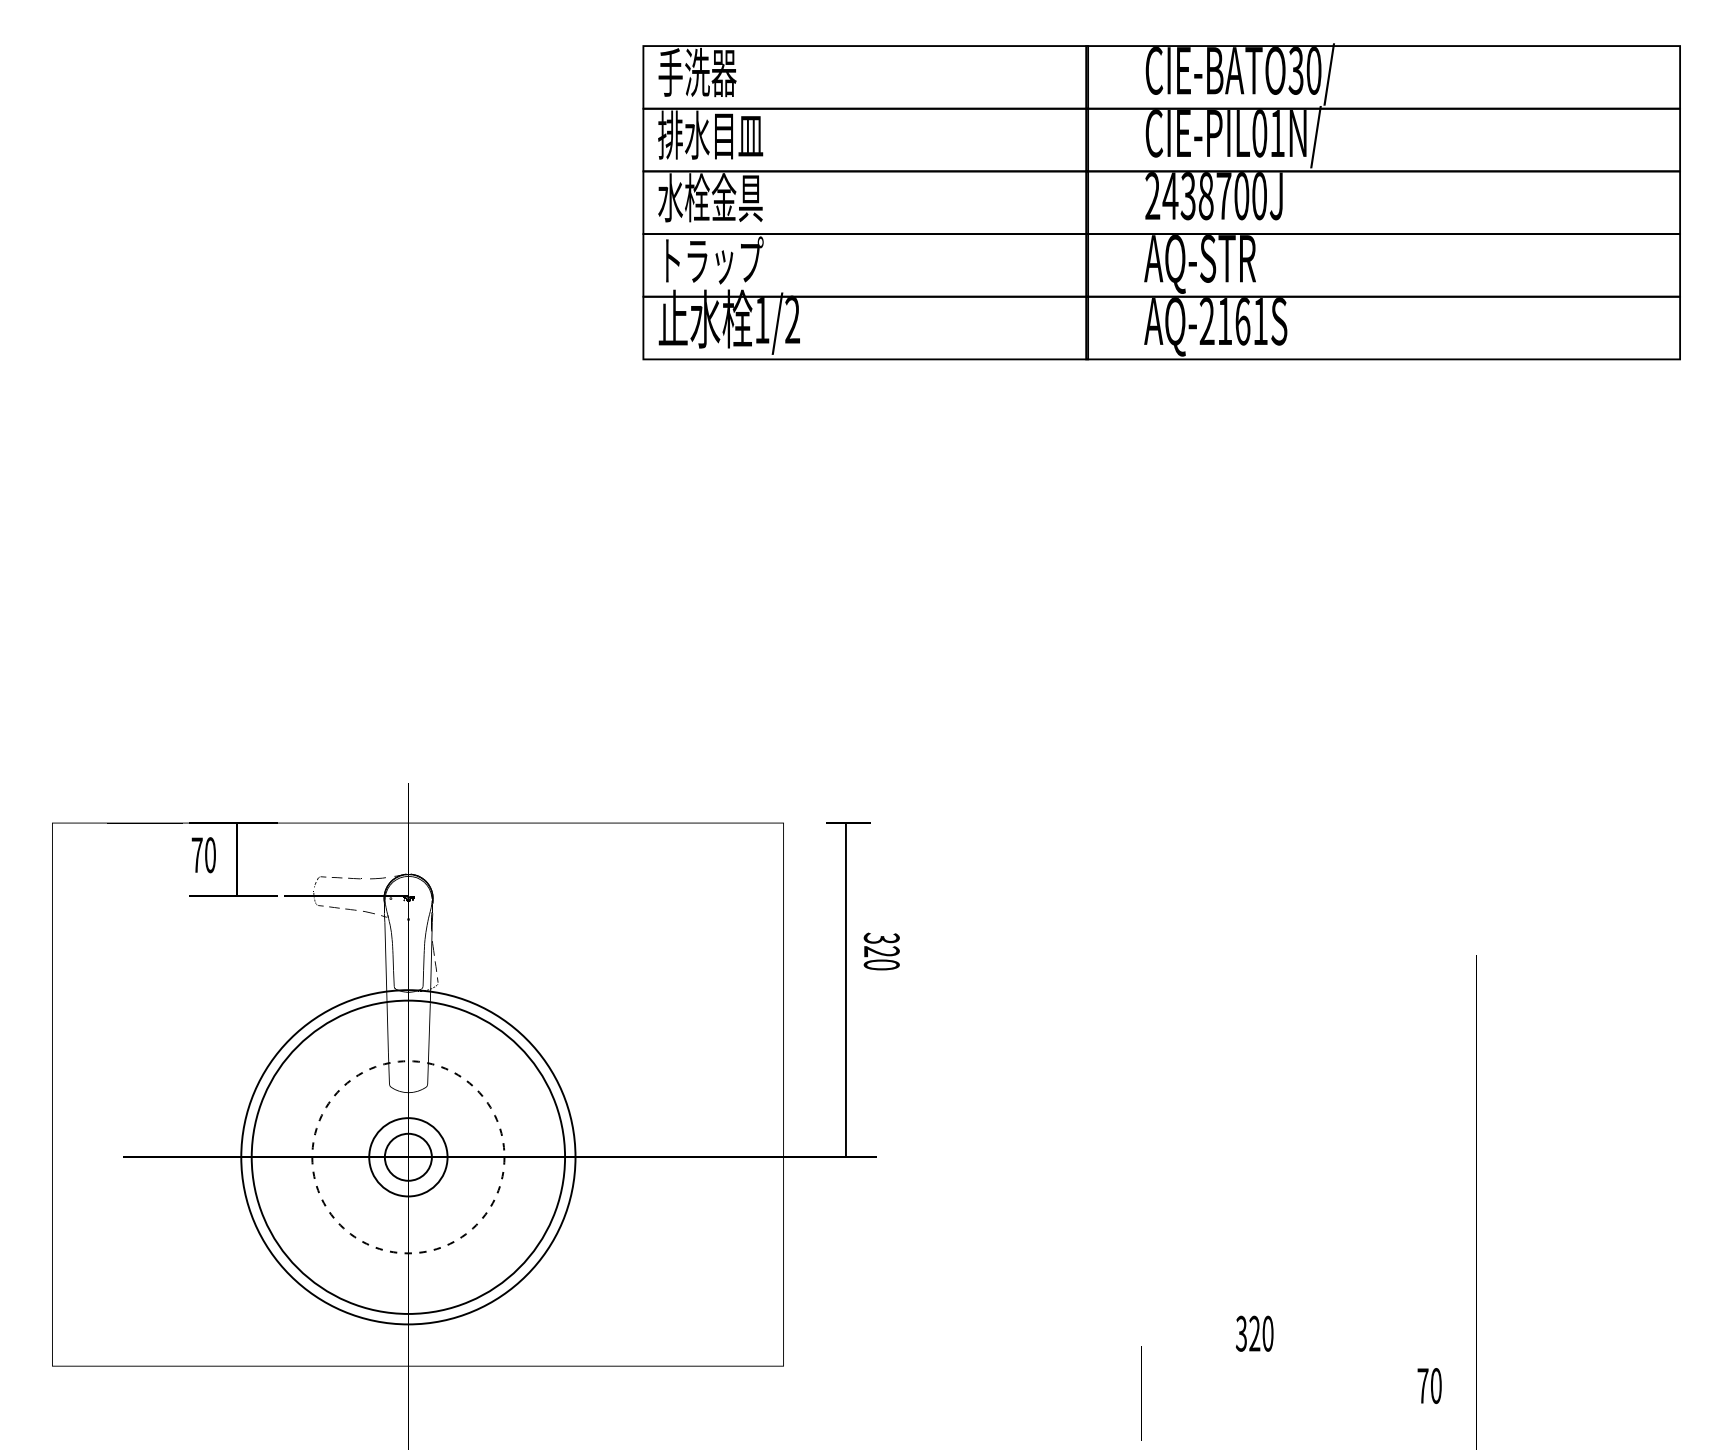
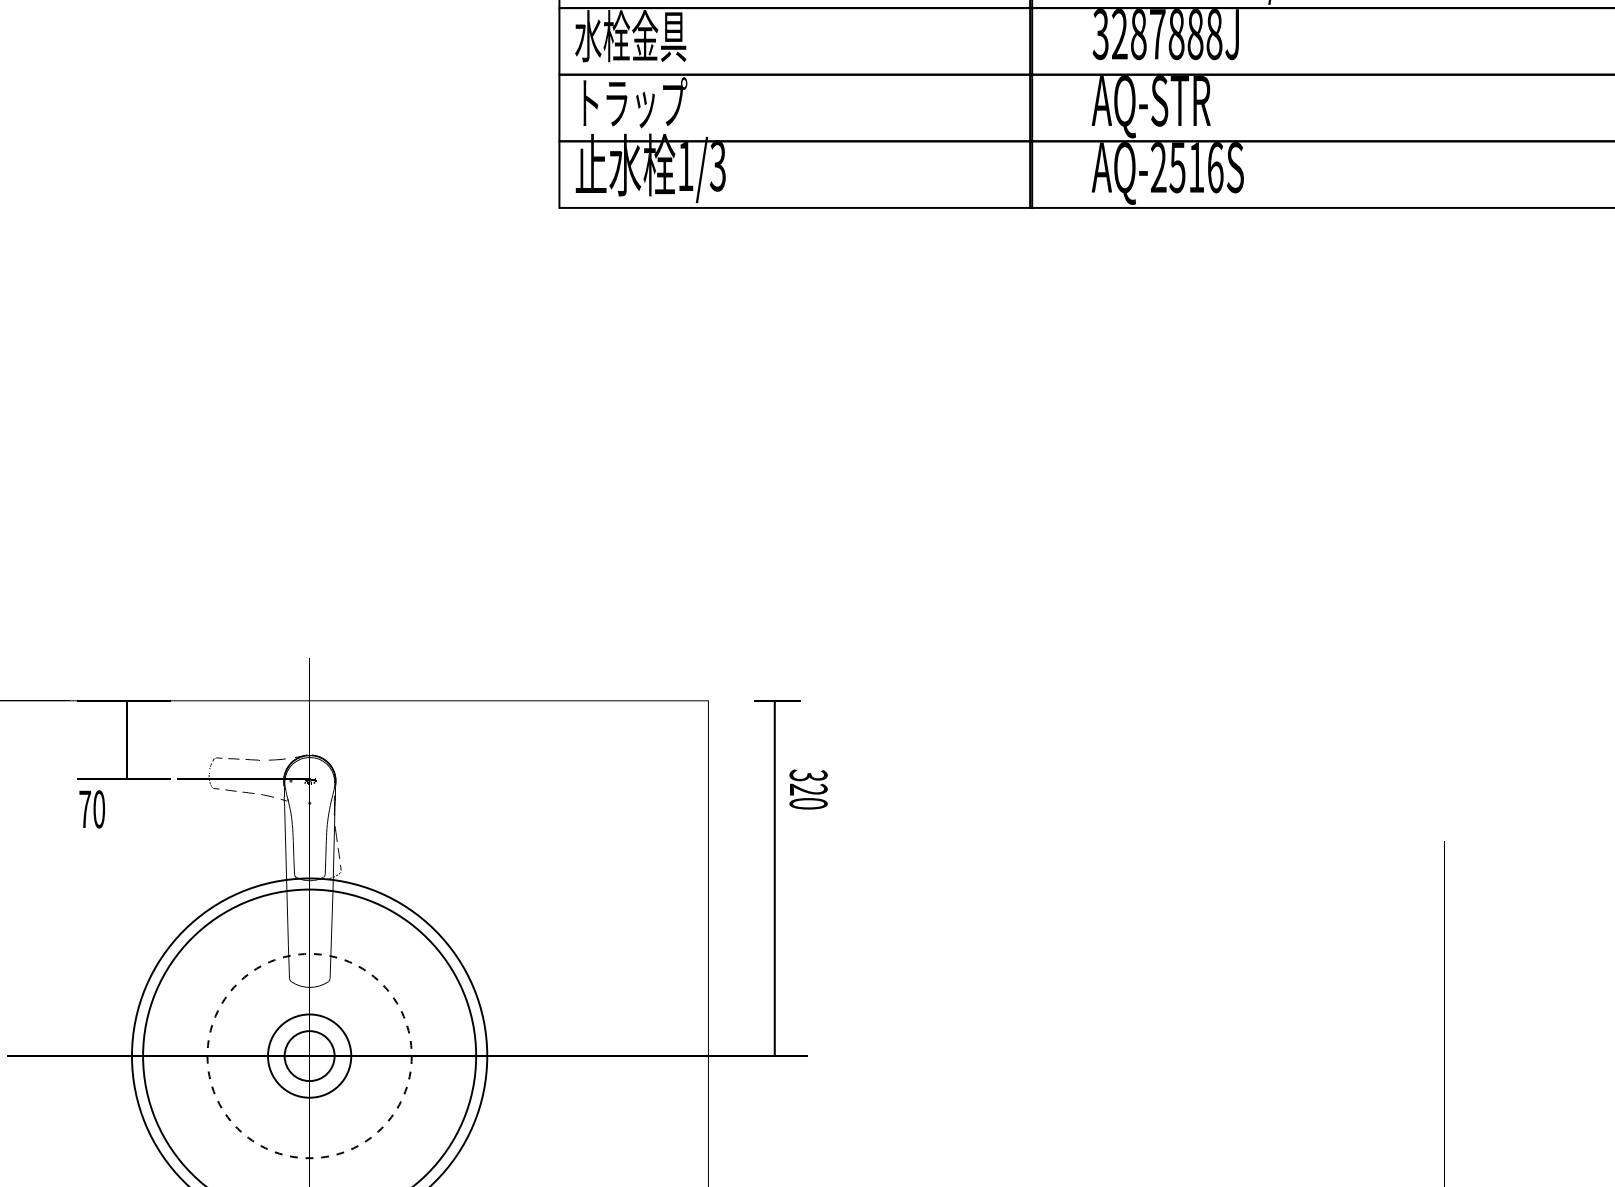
text: (1206, 196) -> (1158, 34), 2438700J -> 3287888J
text: (792, 321) -> (717, 167), 1/2 -> 1/3
text: (1242, 321) -> (1196, 167), AQ-2161S -> AQ-2516S
text: (203, 855) -> (91, 809), moved
text: (881, 951) -> (808, 789), moved

